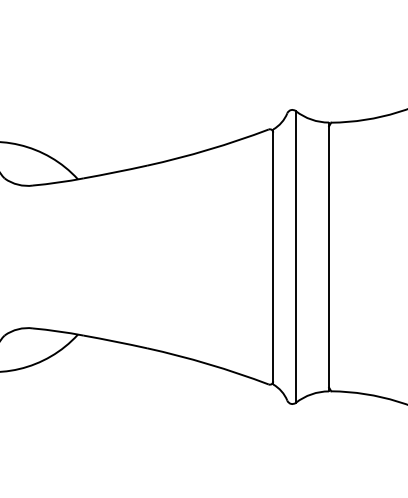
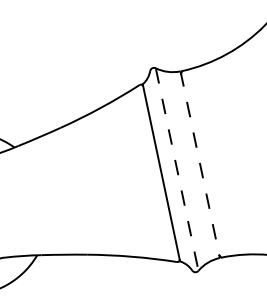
line: (295, 257) -> (176, 169), solid -> dashed
line: (329, 257) -> (200, 164), solid -> dashed

